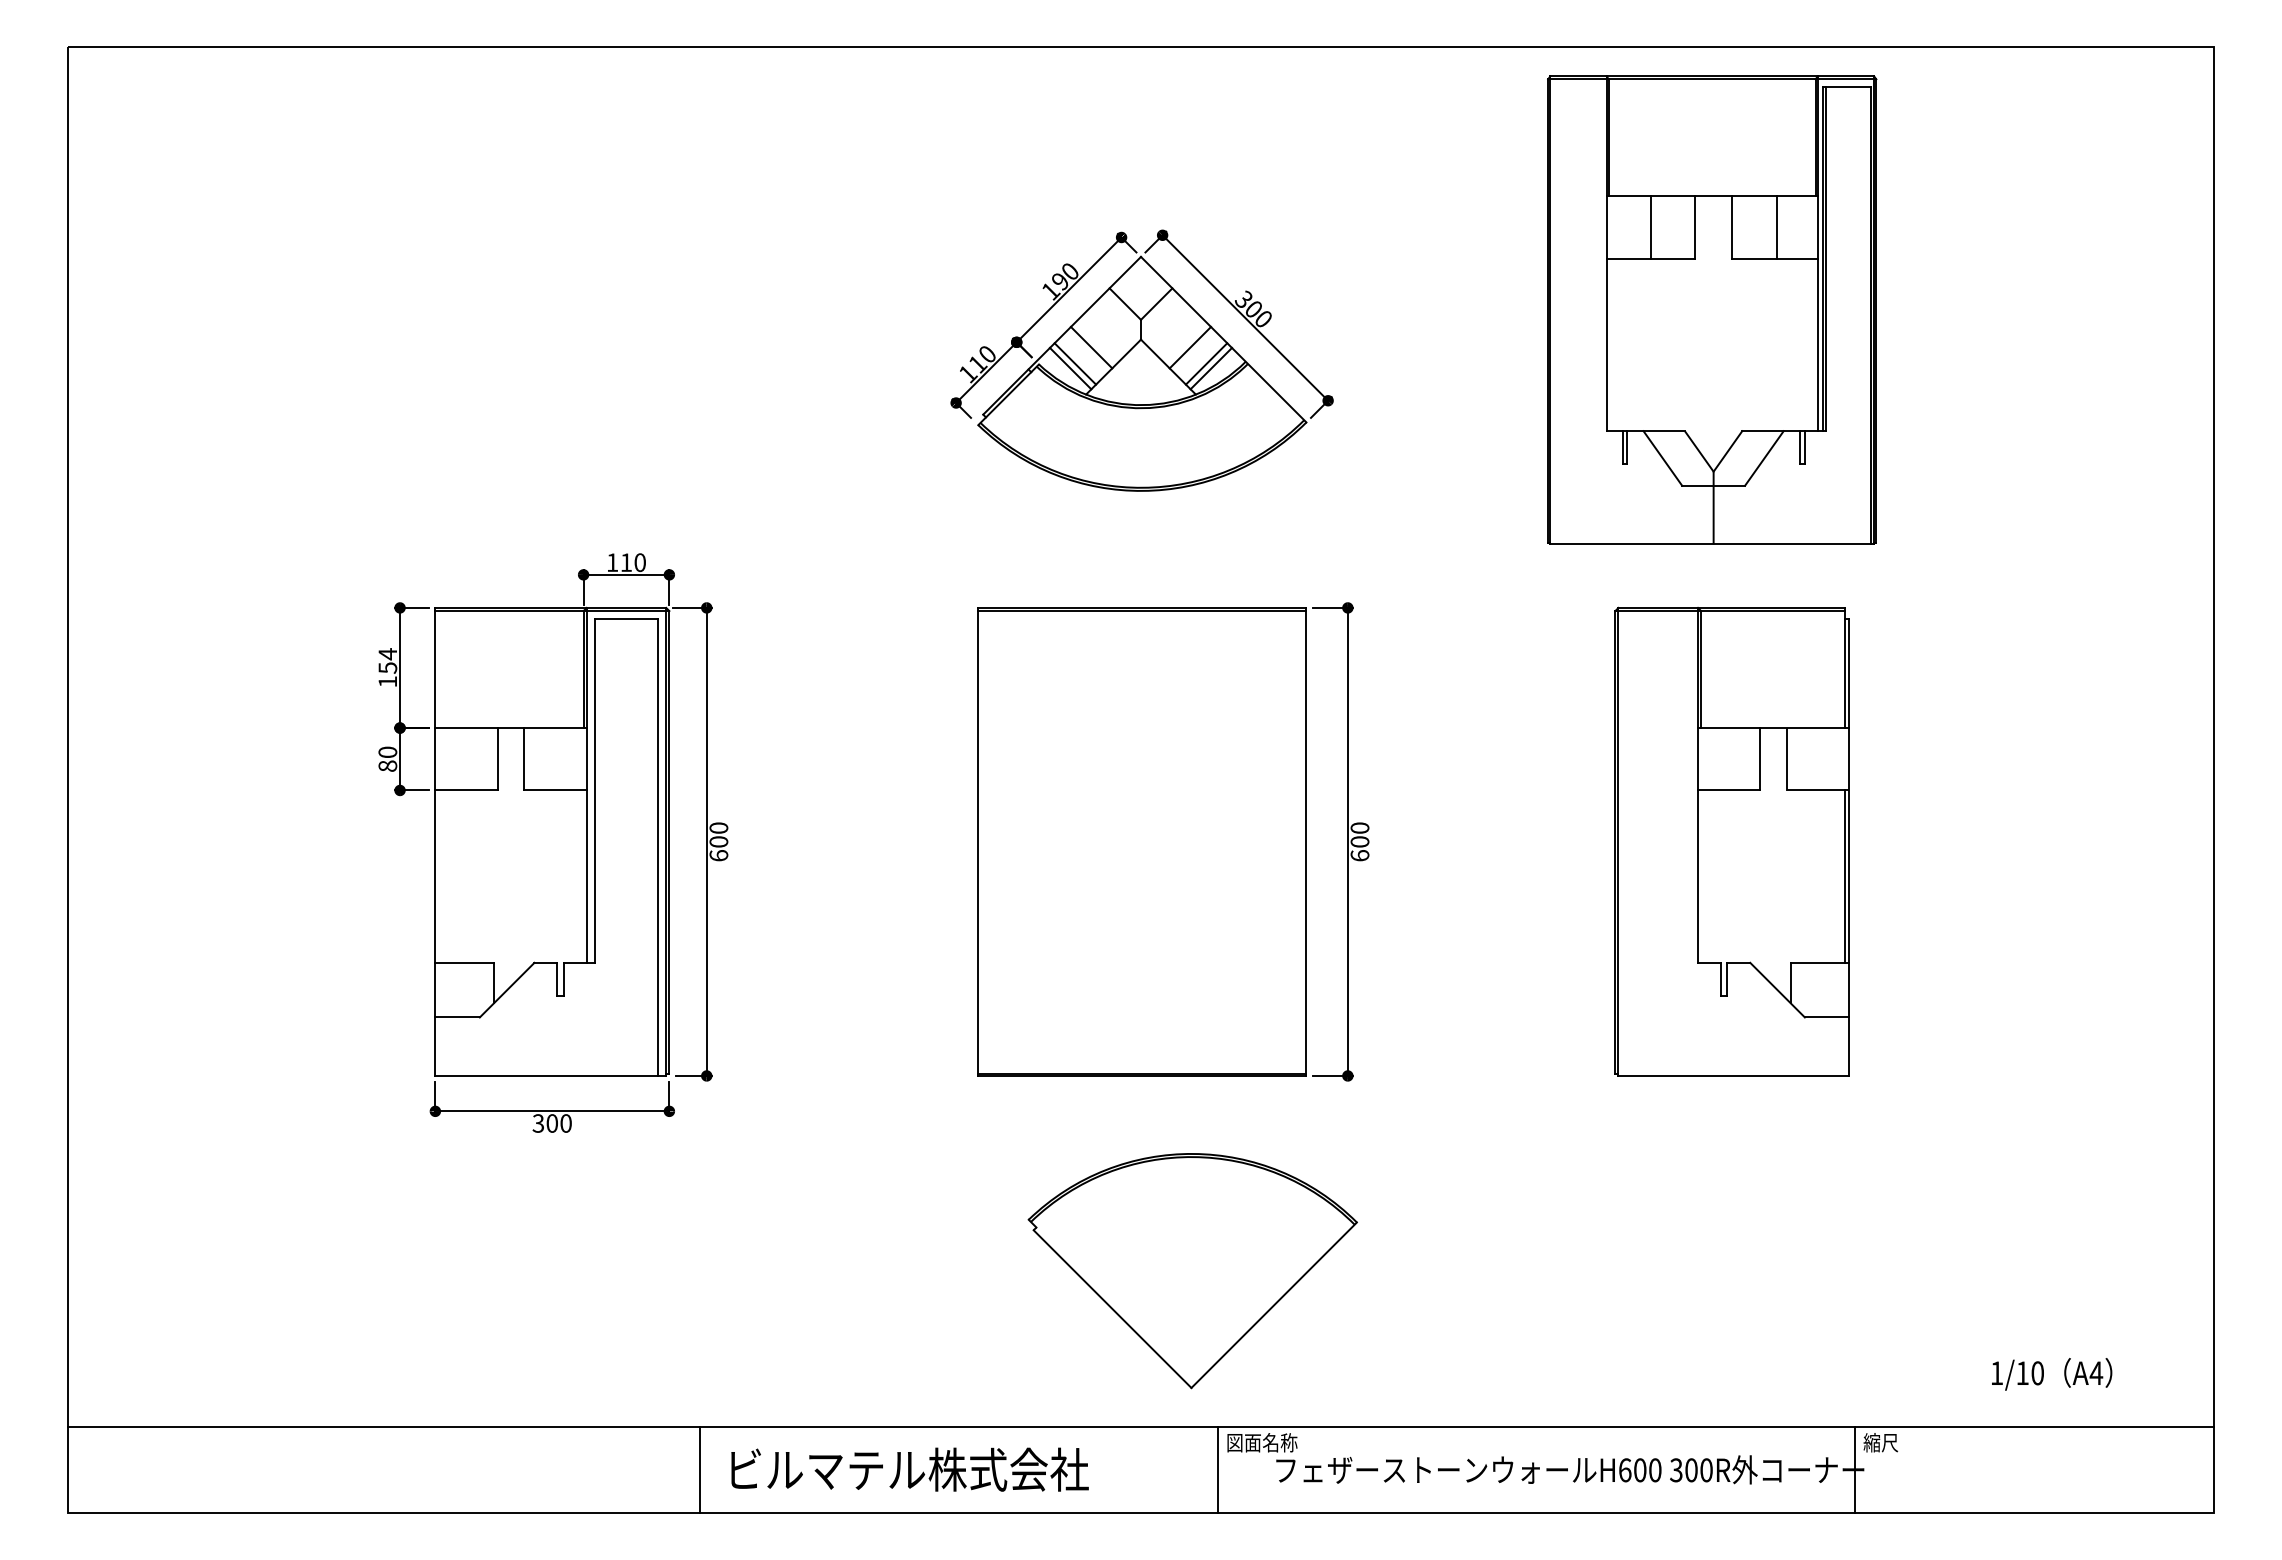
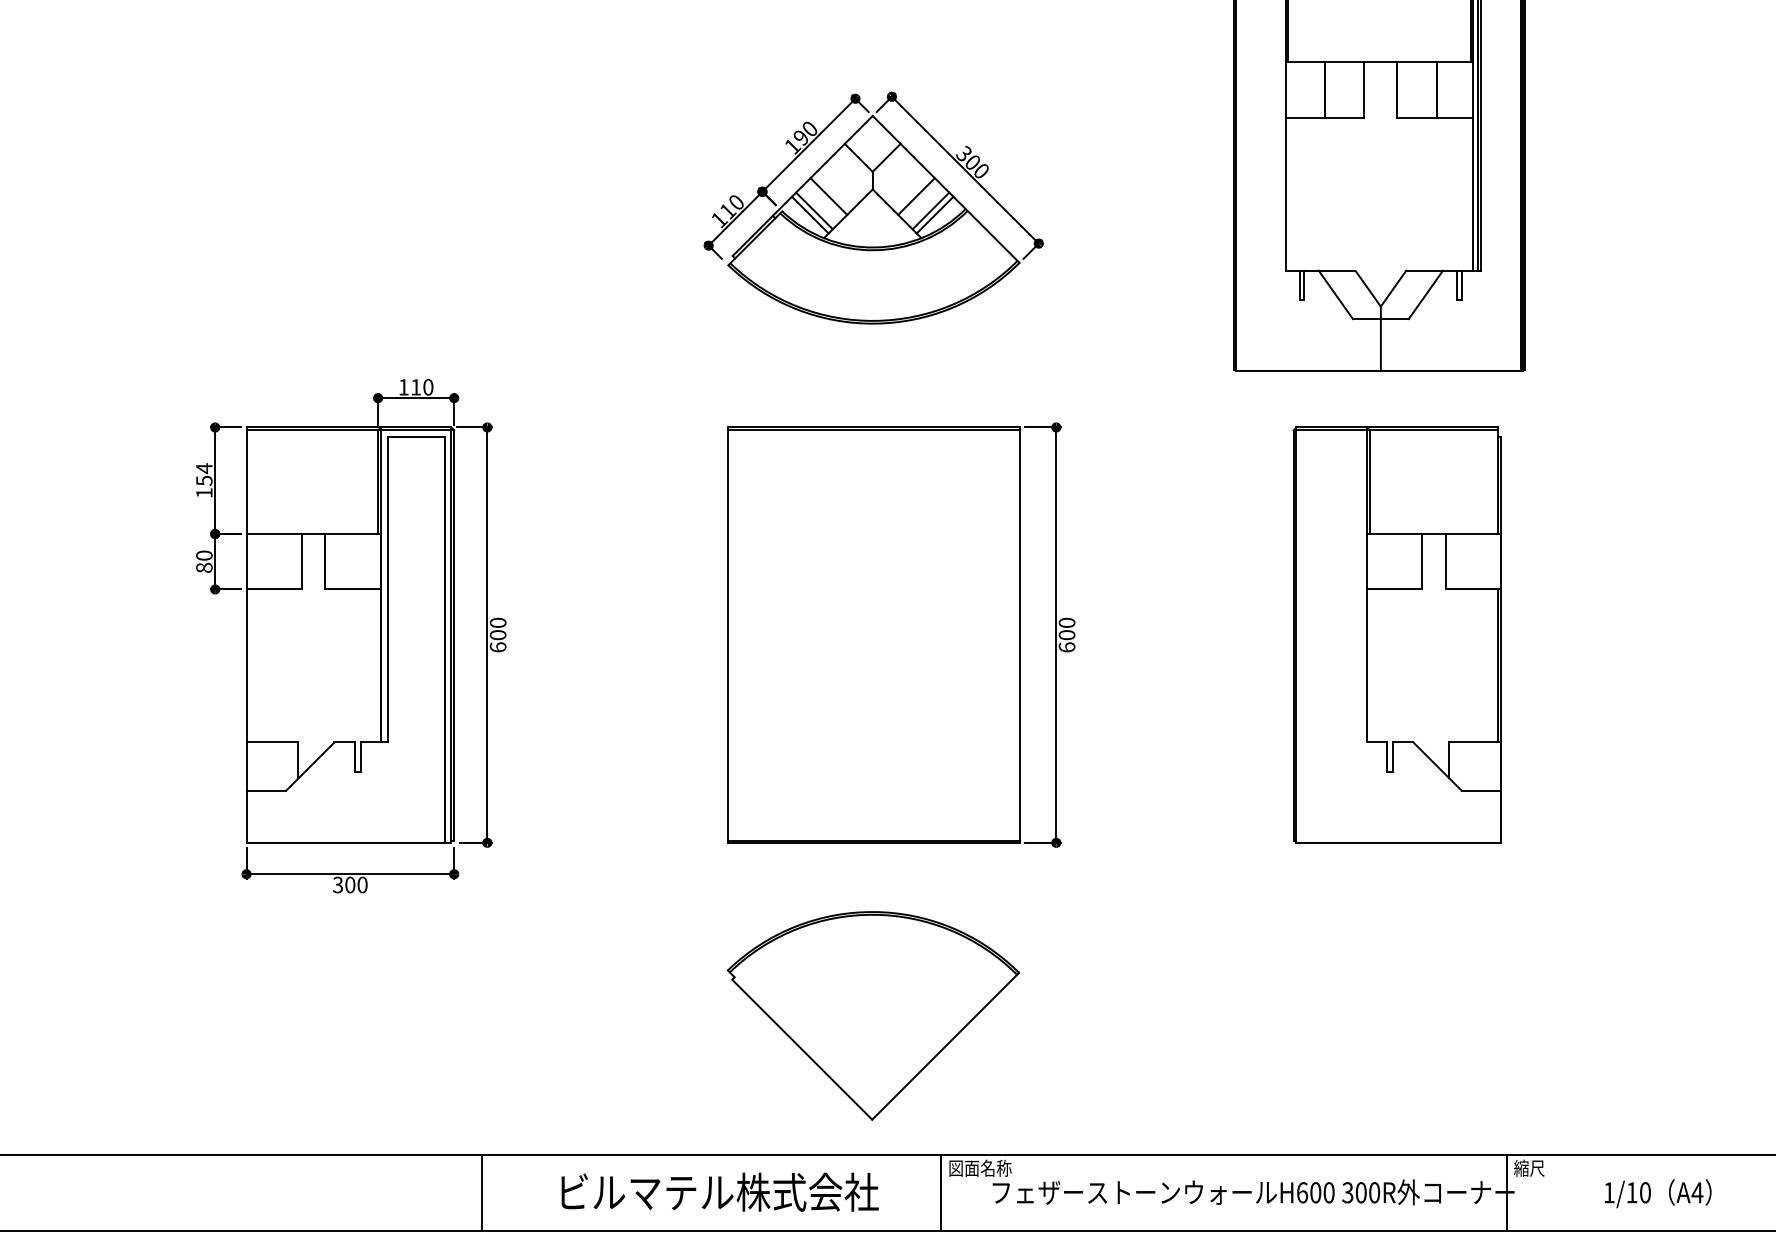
part: (1192, 1271) -> (873, 1016), moved
text: (2052, 1374) -> (1658, 1193), moved
text: (909, 1469) -> (719, 1192), moved

